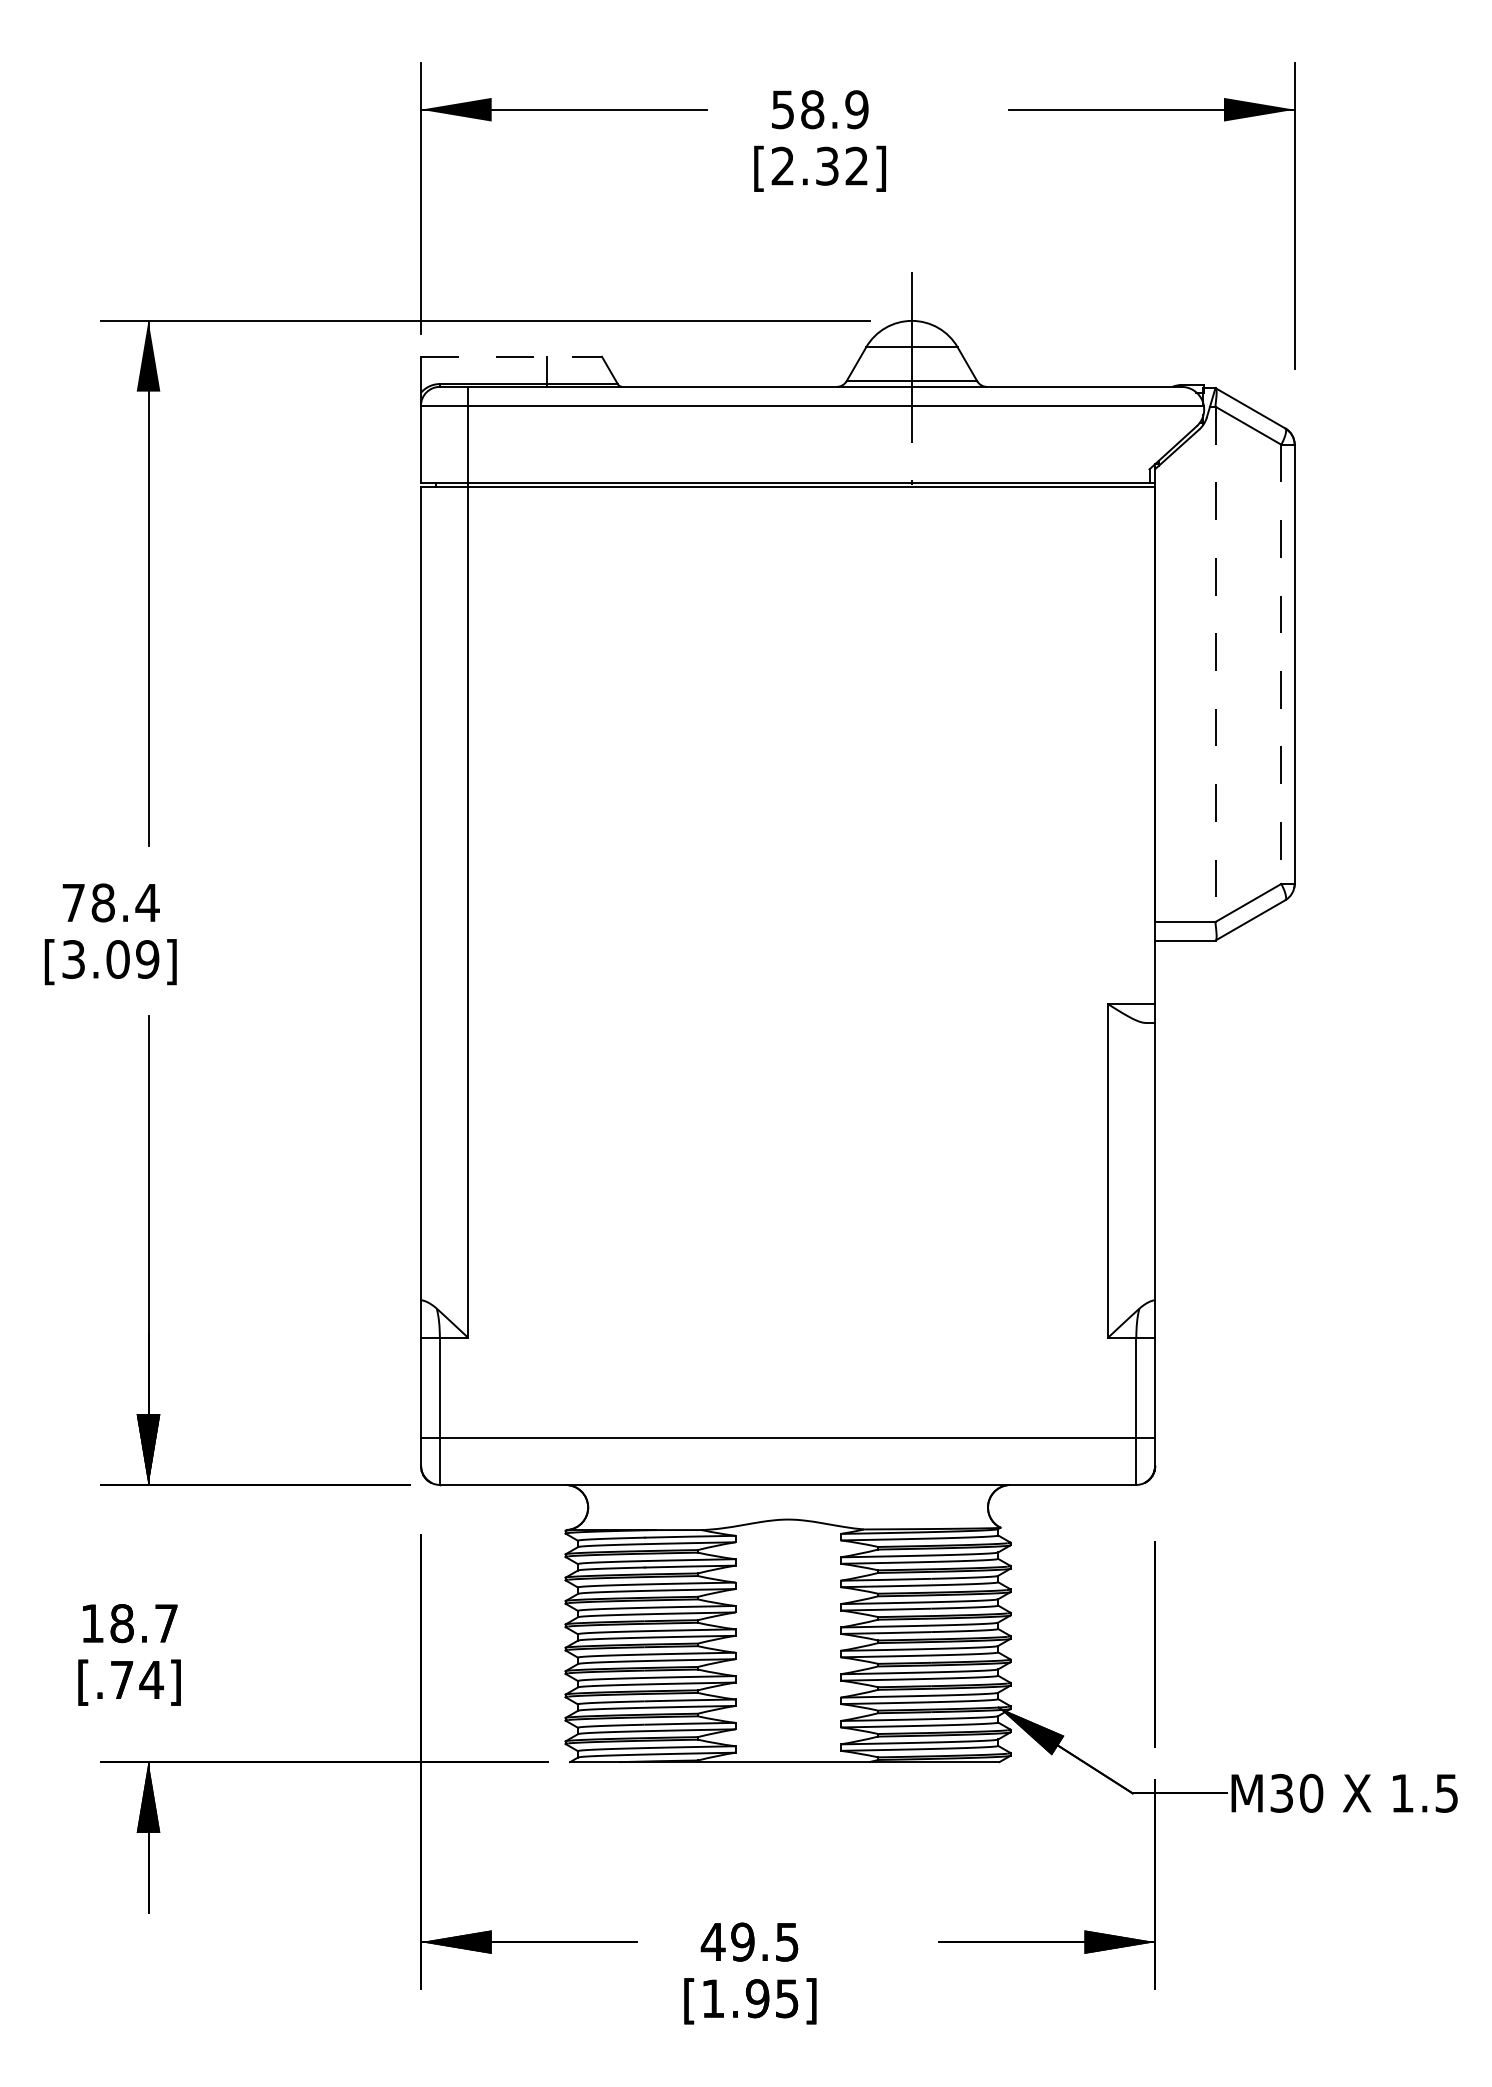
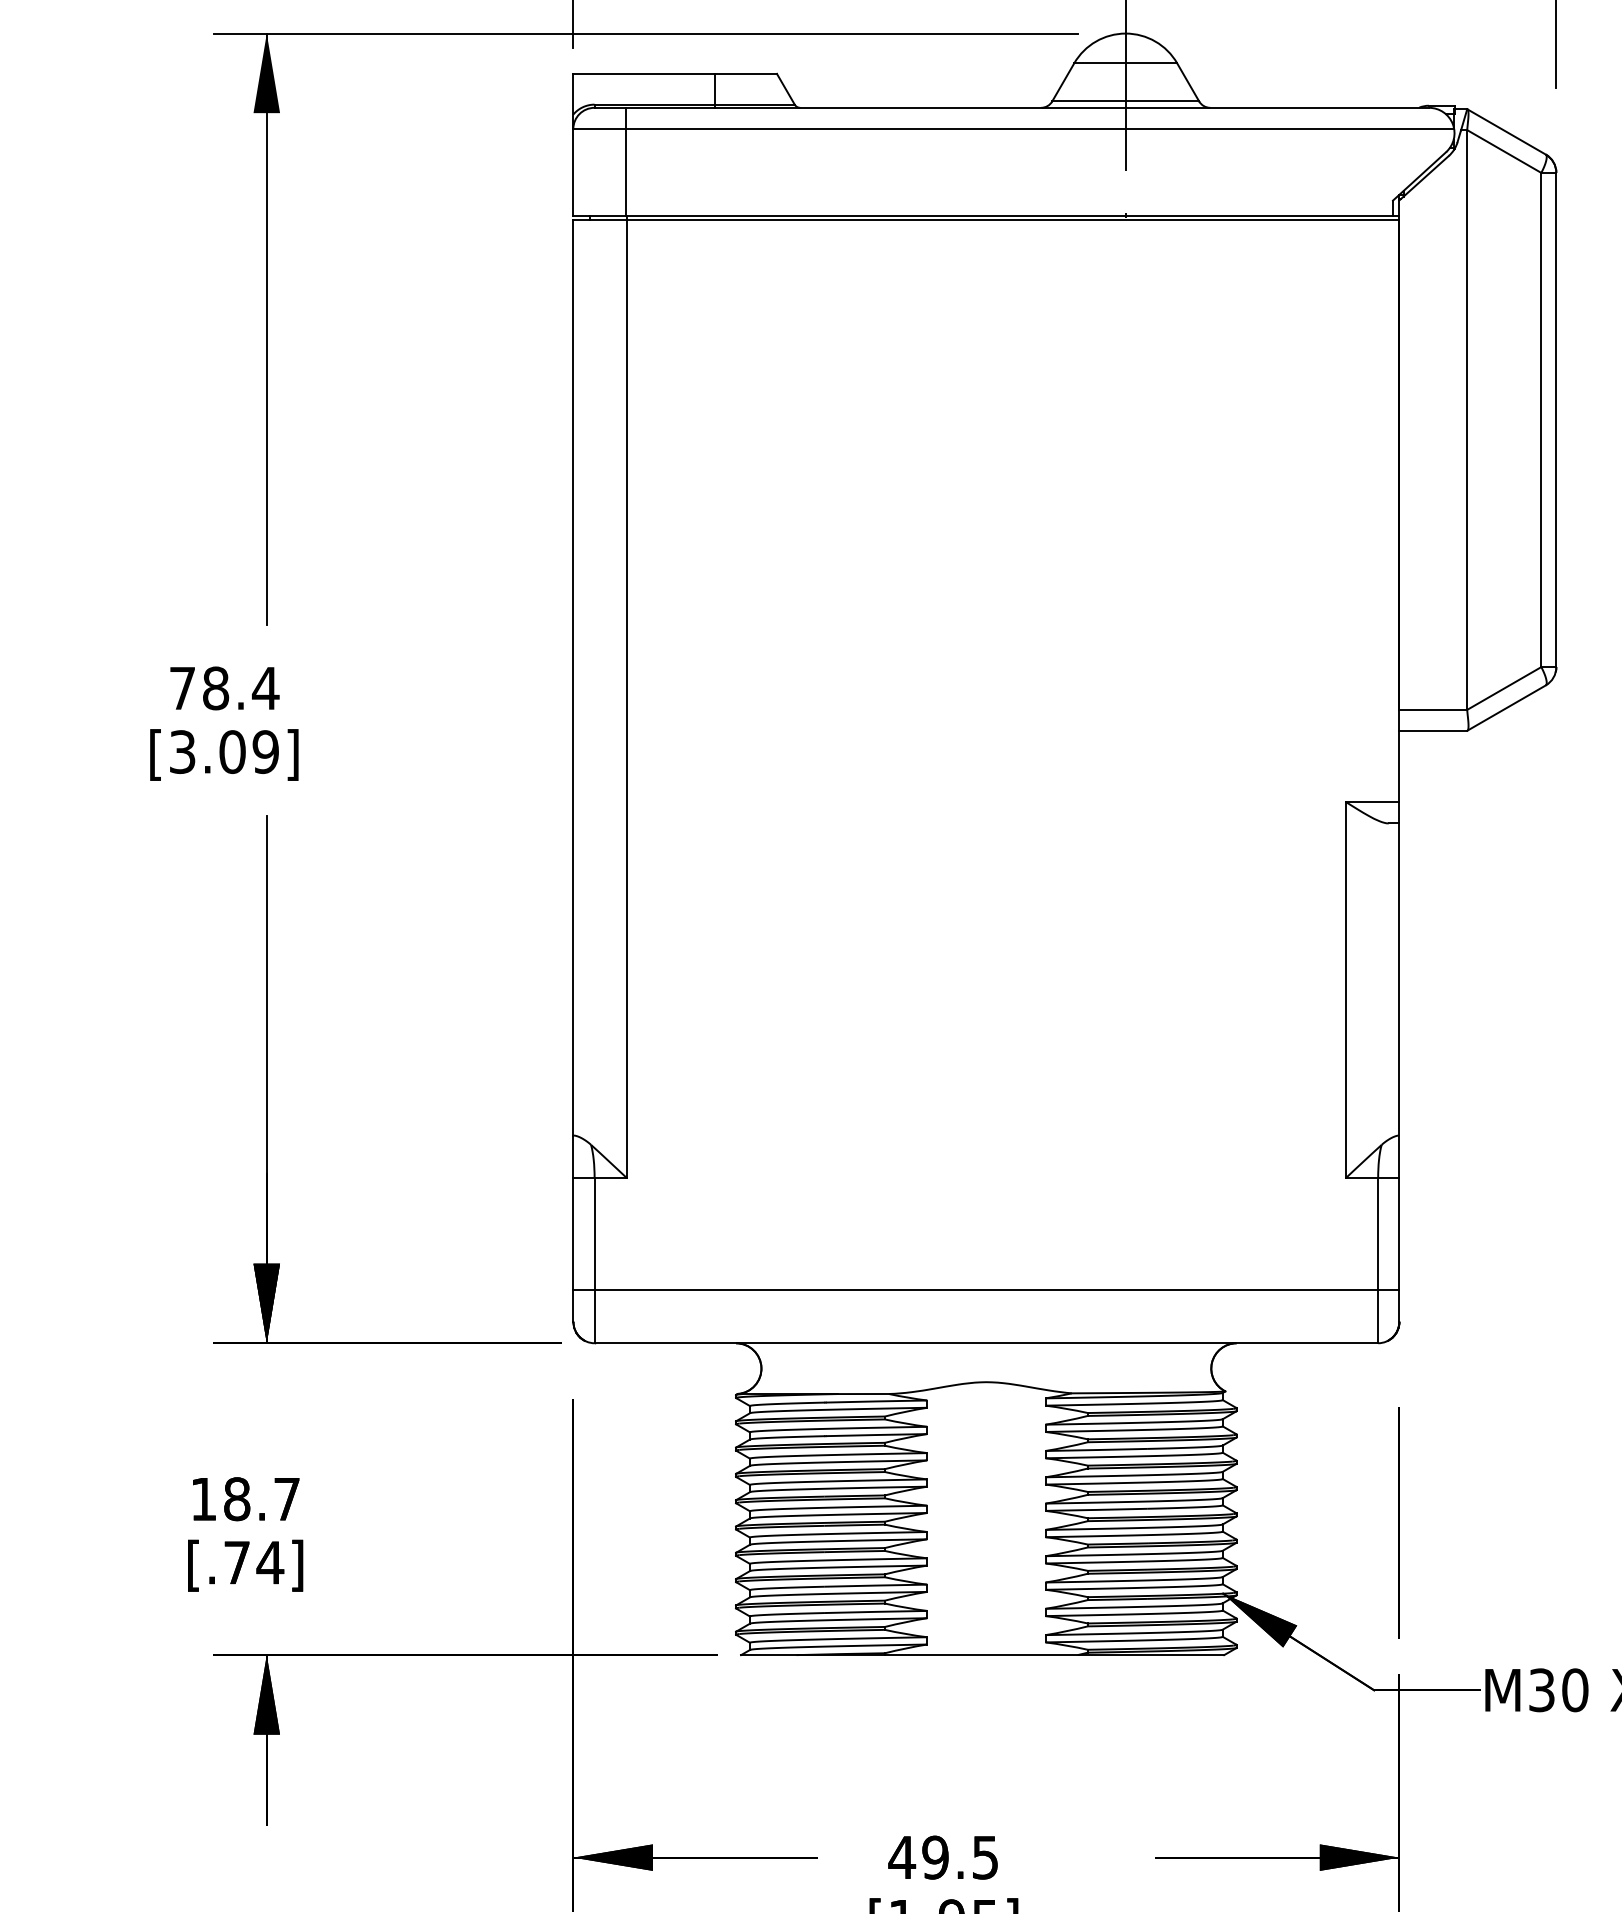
line: (511, 356) -> (675, 73), dashed -> solid
line: (1215, 664) -> (1467, 420), dashed -> solid
line: (1281, 664) -> (1541, 420), dashed -> solid

